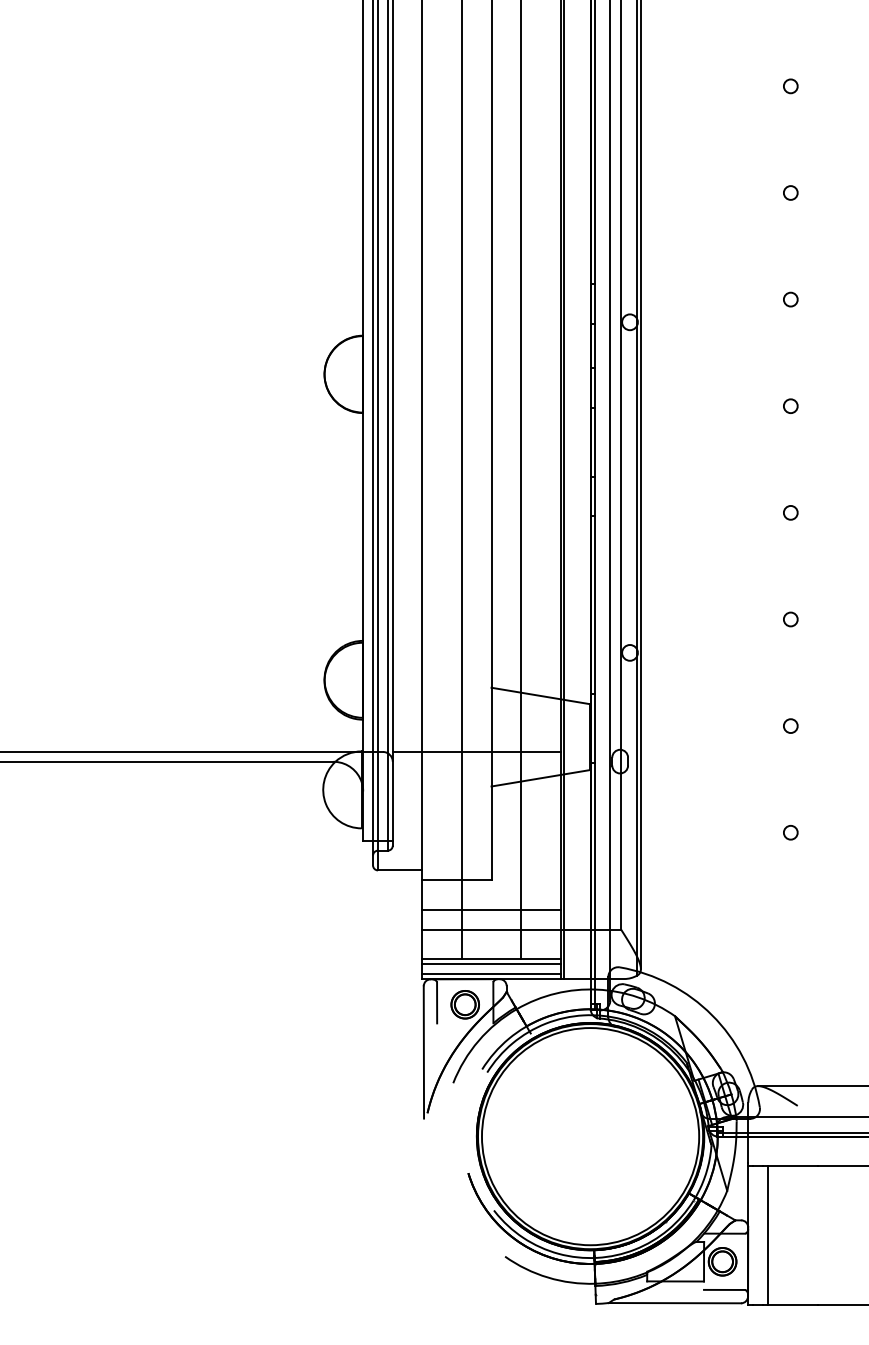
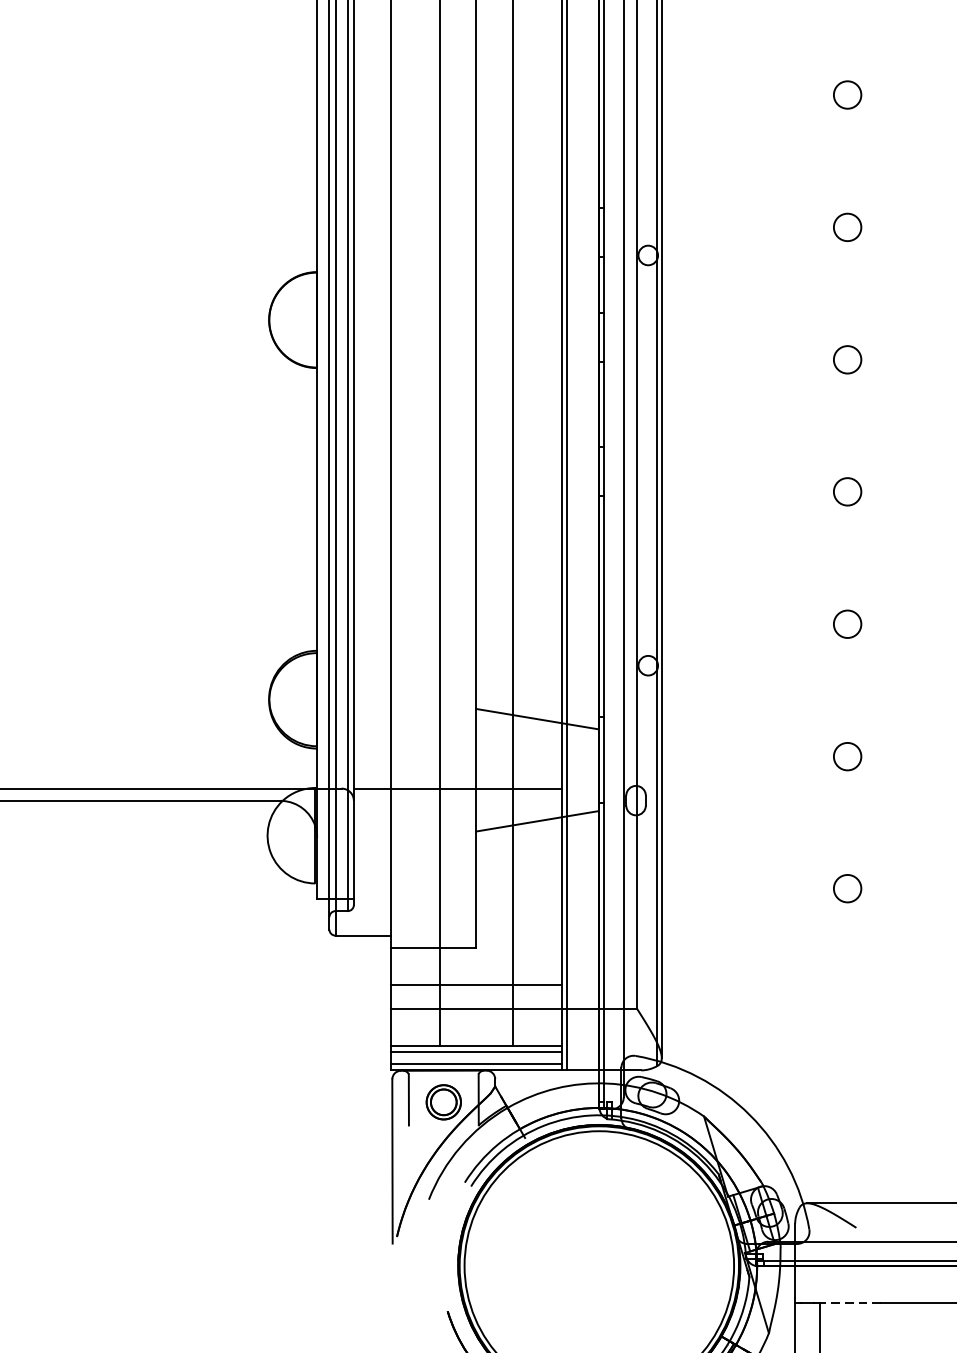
circle: (790, 192) -> (847, 94), size x1.6
circle: (790, 299) -> (847, 227), size x1.6
circle: (790, 405) -> (847, 358), size x1.6
circle: (790, 512) -> (847, 491), size x1.6
circle: (790, 619) -> (847, 624), size x1.6
circle: (790, 725) -> (847, 755), size x1.6
circle: (790, 832) -> (847, 888), size x1.6
line: (792, 1166) -> (849, 1303), solid -> dashed

